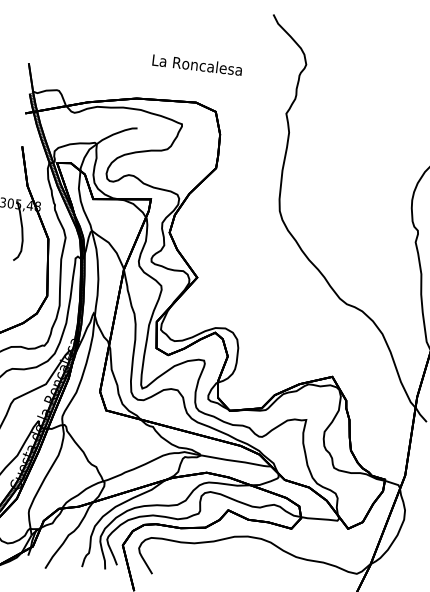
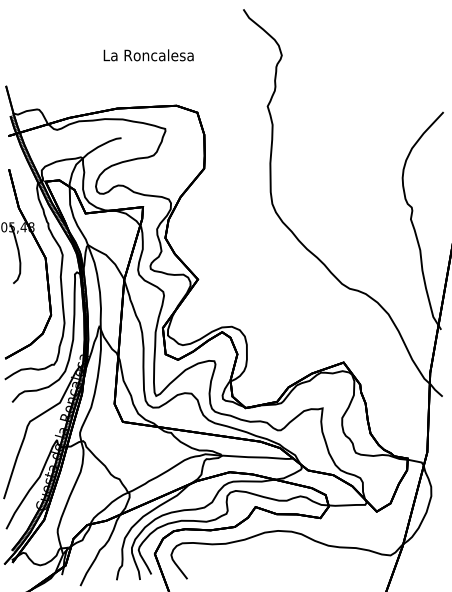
text: (197, 65) -> (148, 55), moved

